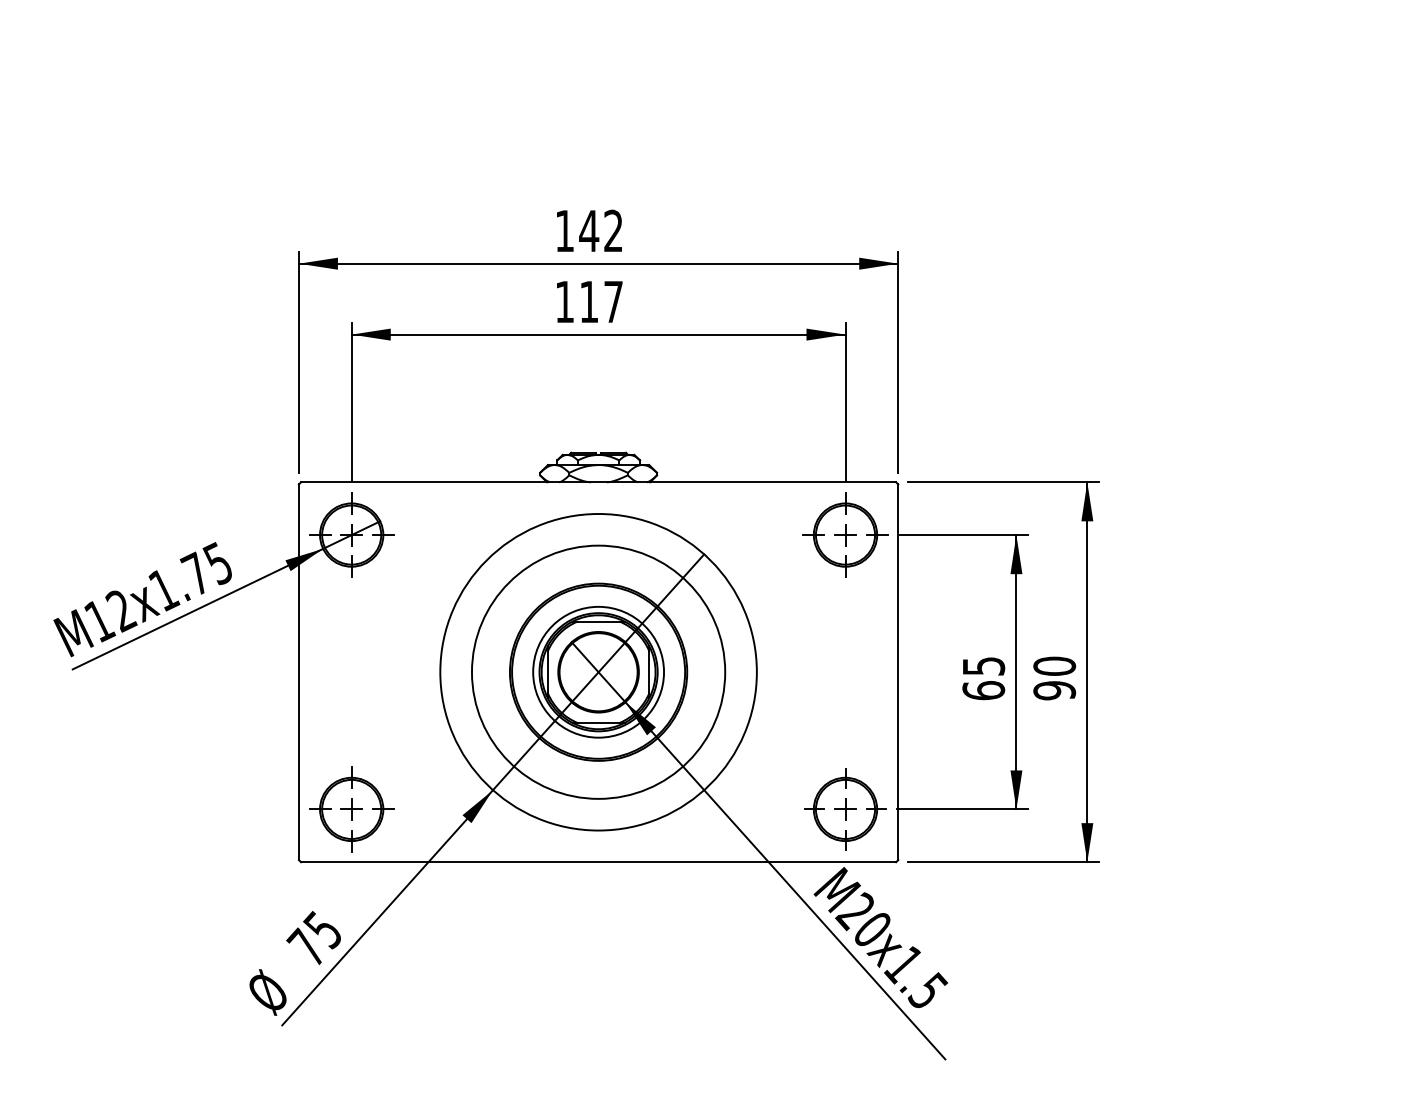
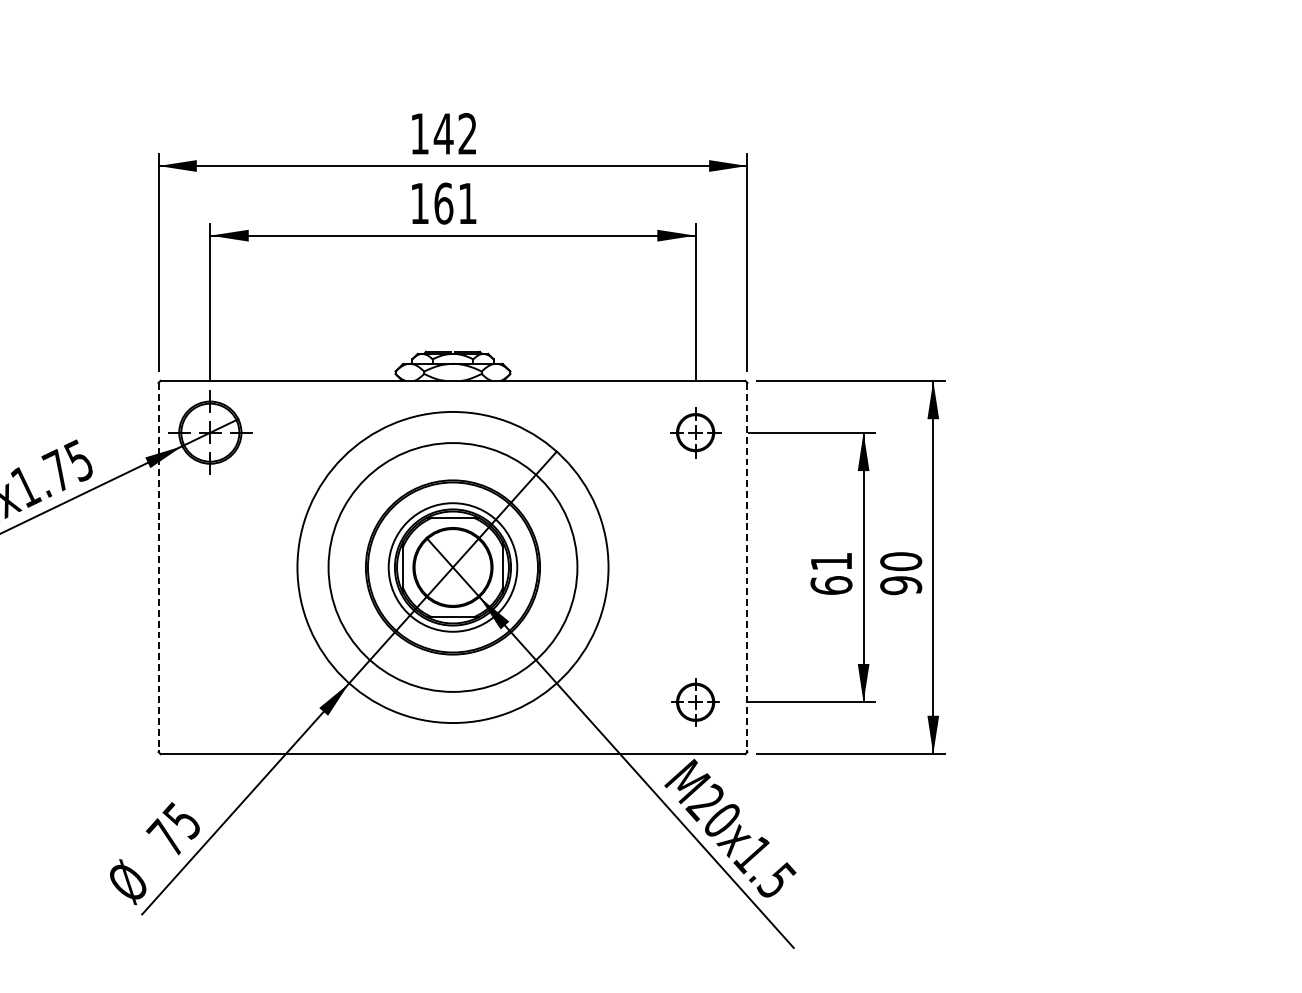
text: (600, 301) -> (454, 203), 117 -> 161
part: (845, 534) -> (695, 432), size x0.6
text: (984, 666) -> (832, 561), 65 -> 61
line: (298, 672) -> (158, 567), solid -> dashed
line: (898, 672) -> (747, 567), solid -> dashed
part: (351, 809) -> (210, 702), removed
part: (845, 809) -> (695, 702), size x0.6

